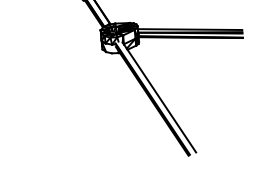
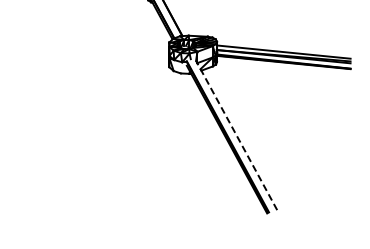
line: (159, 97) -> (236, 135), solid -> dashed

